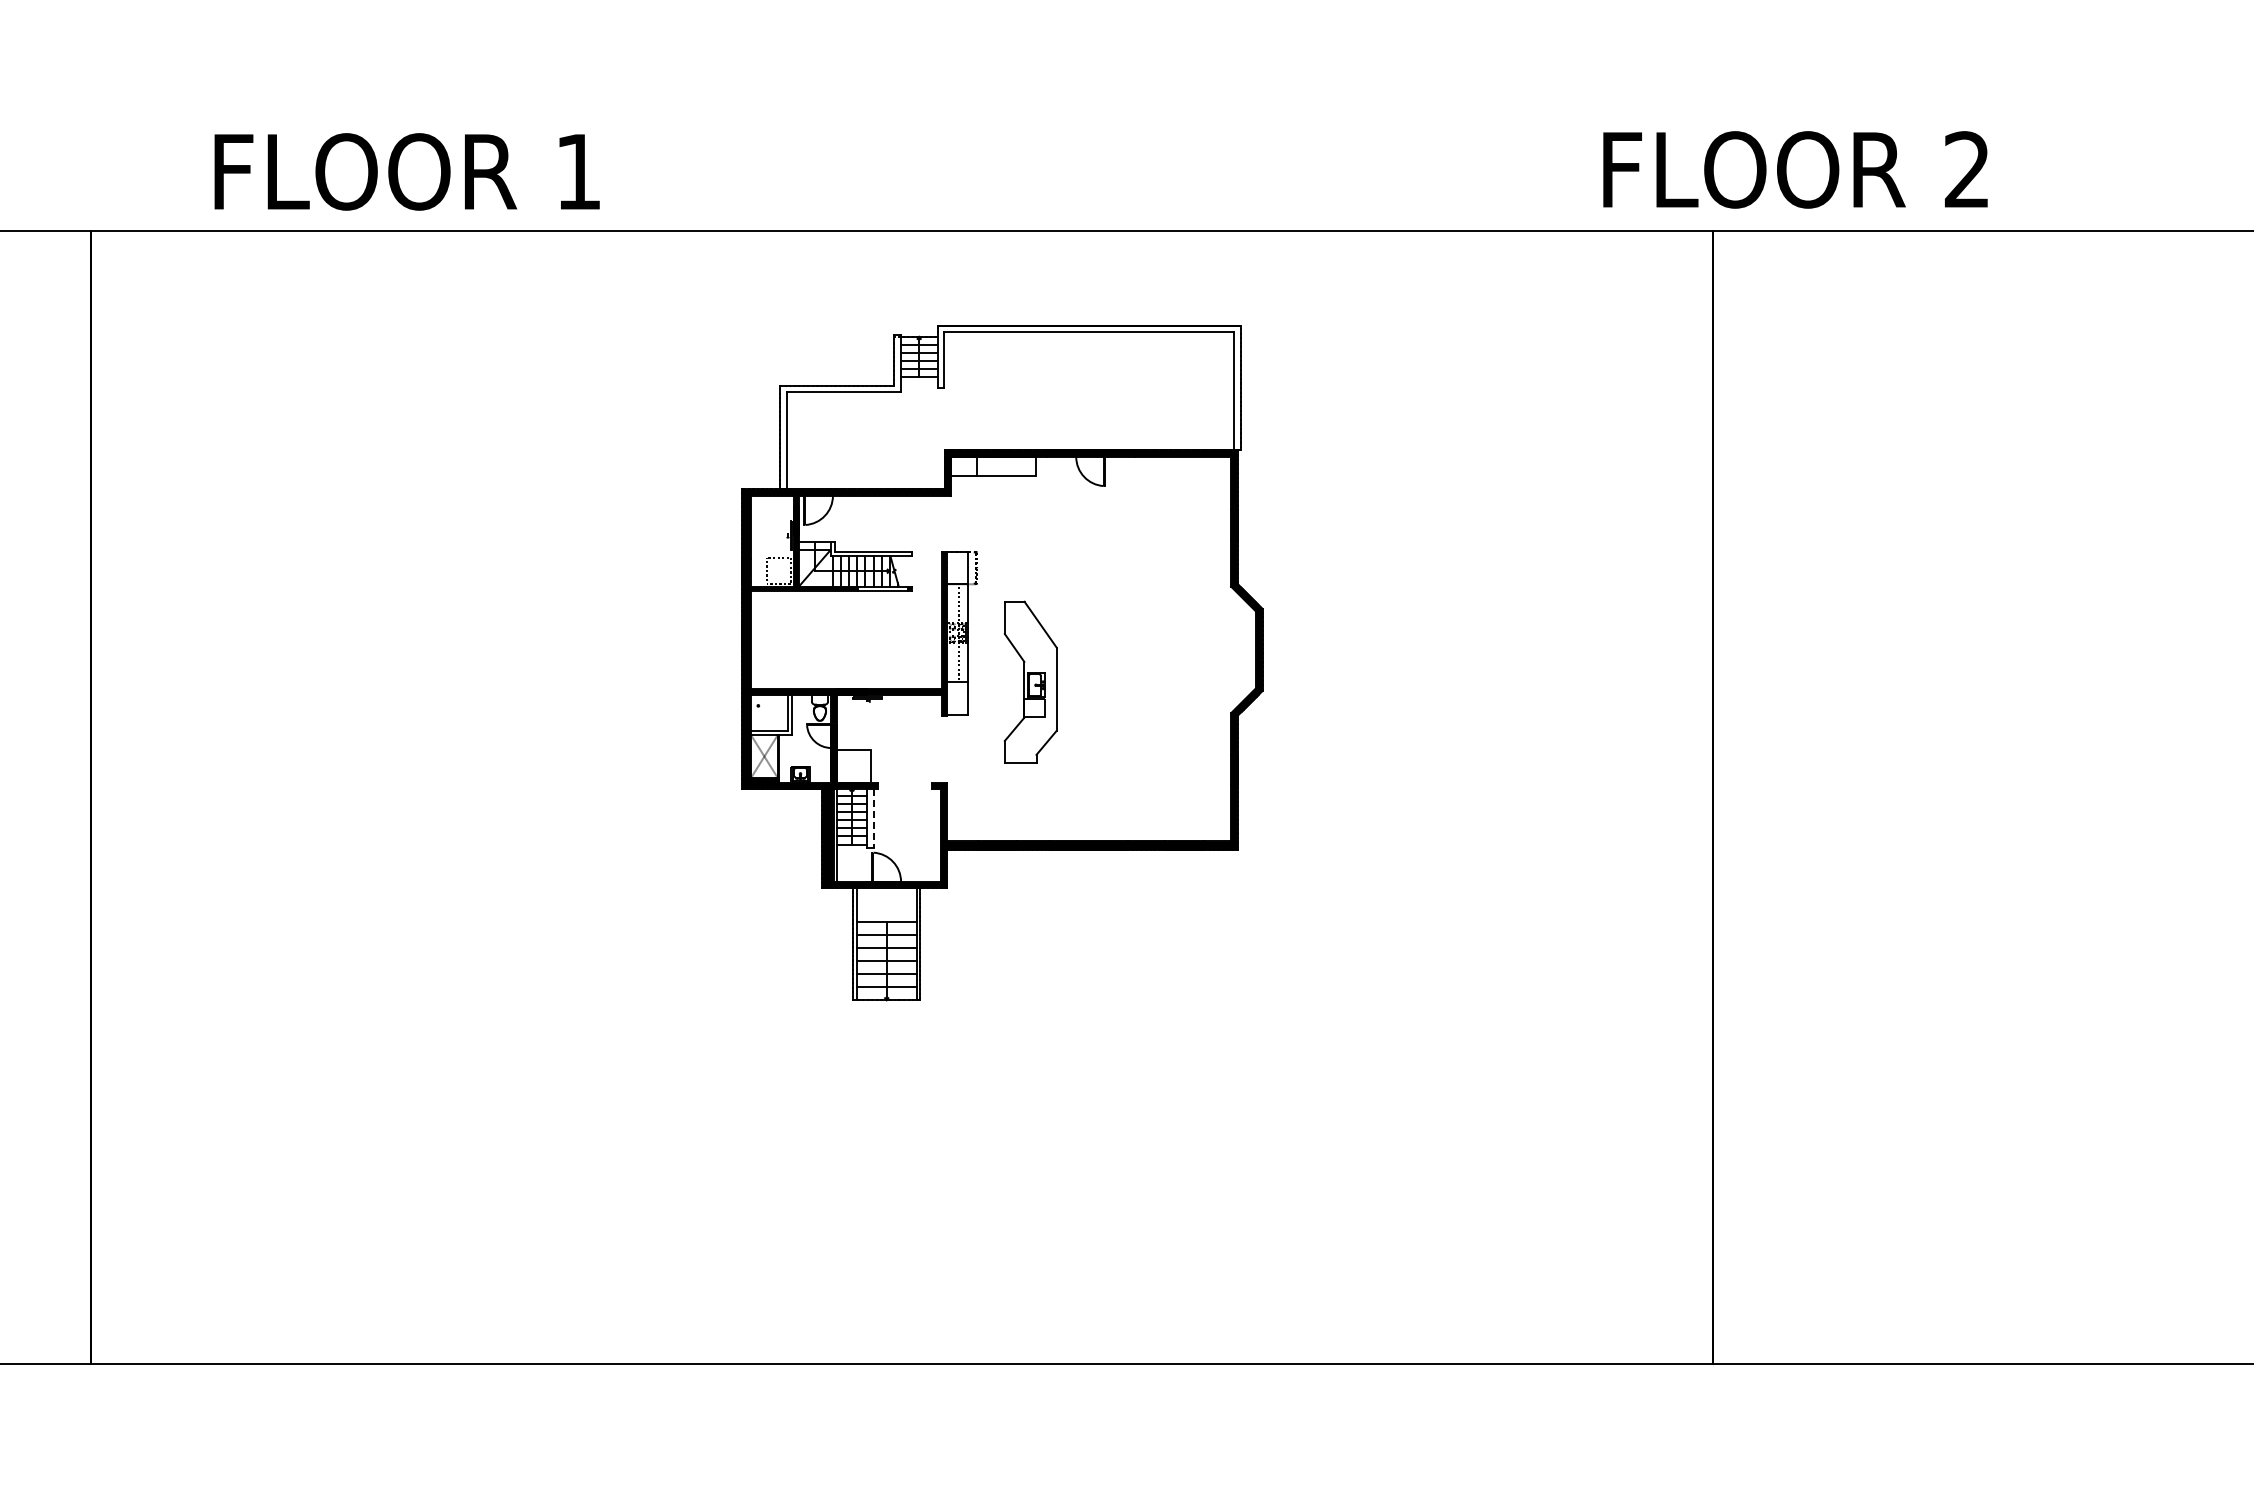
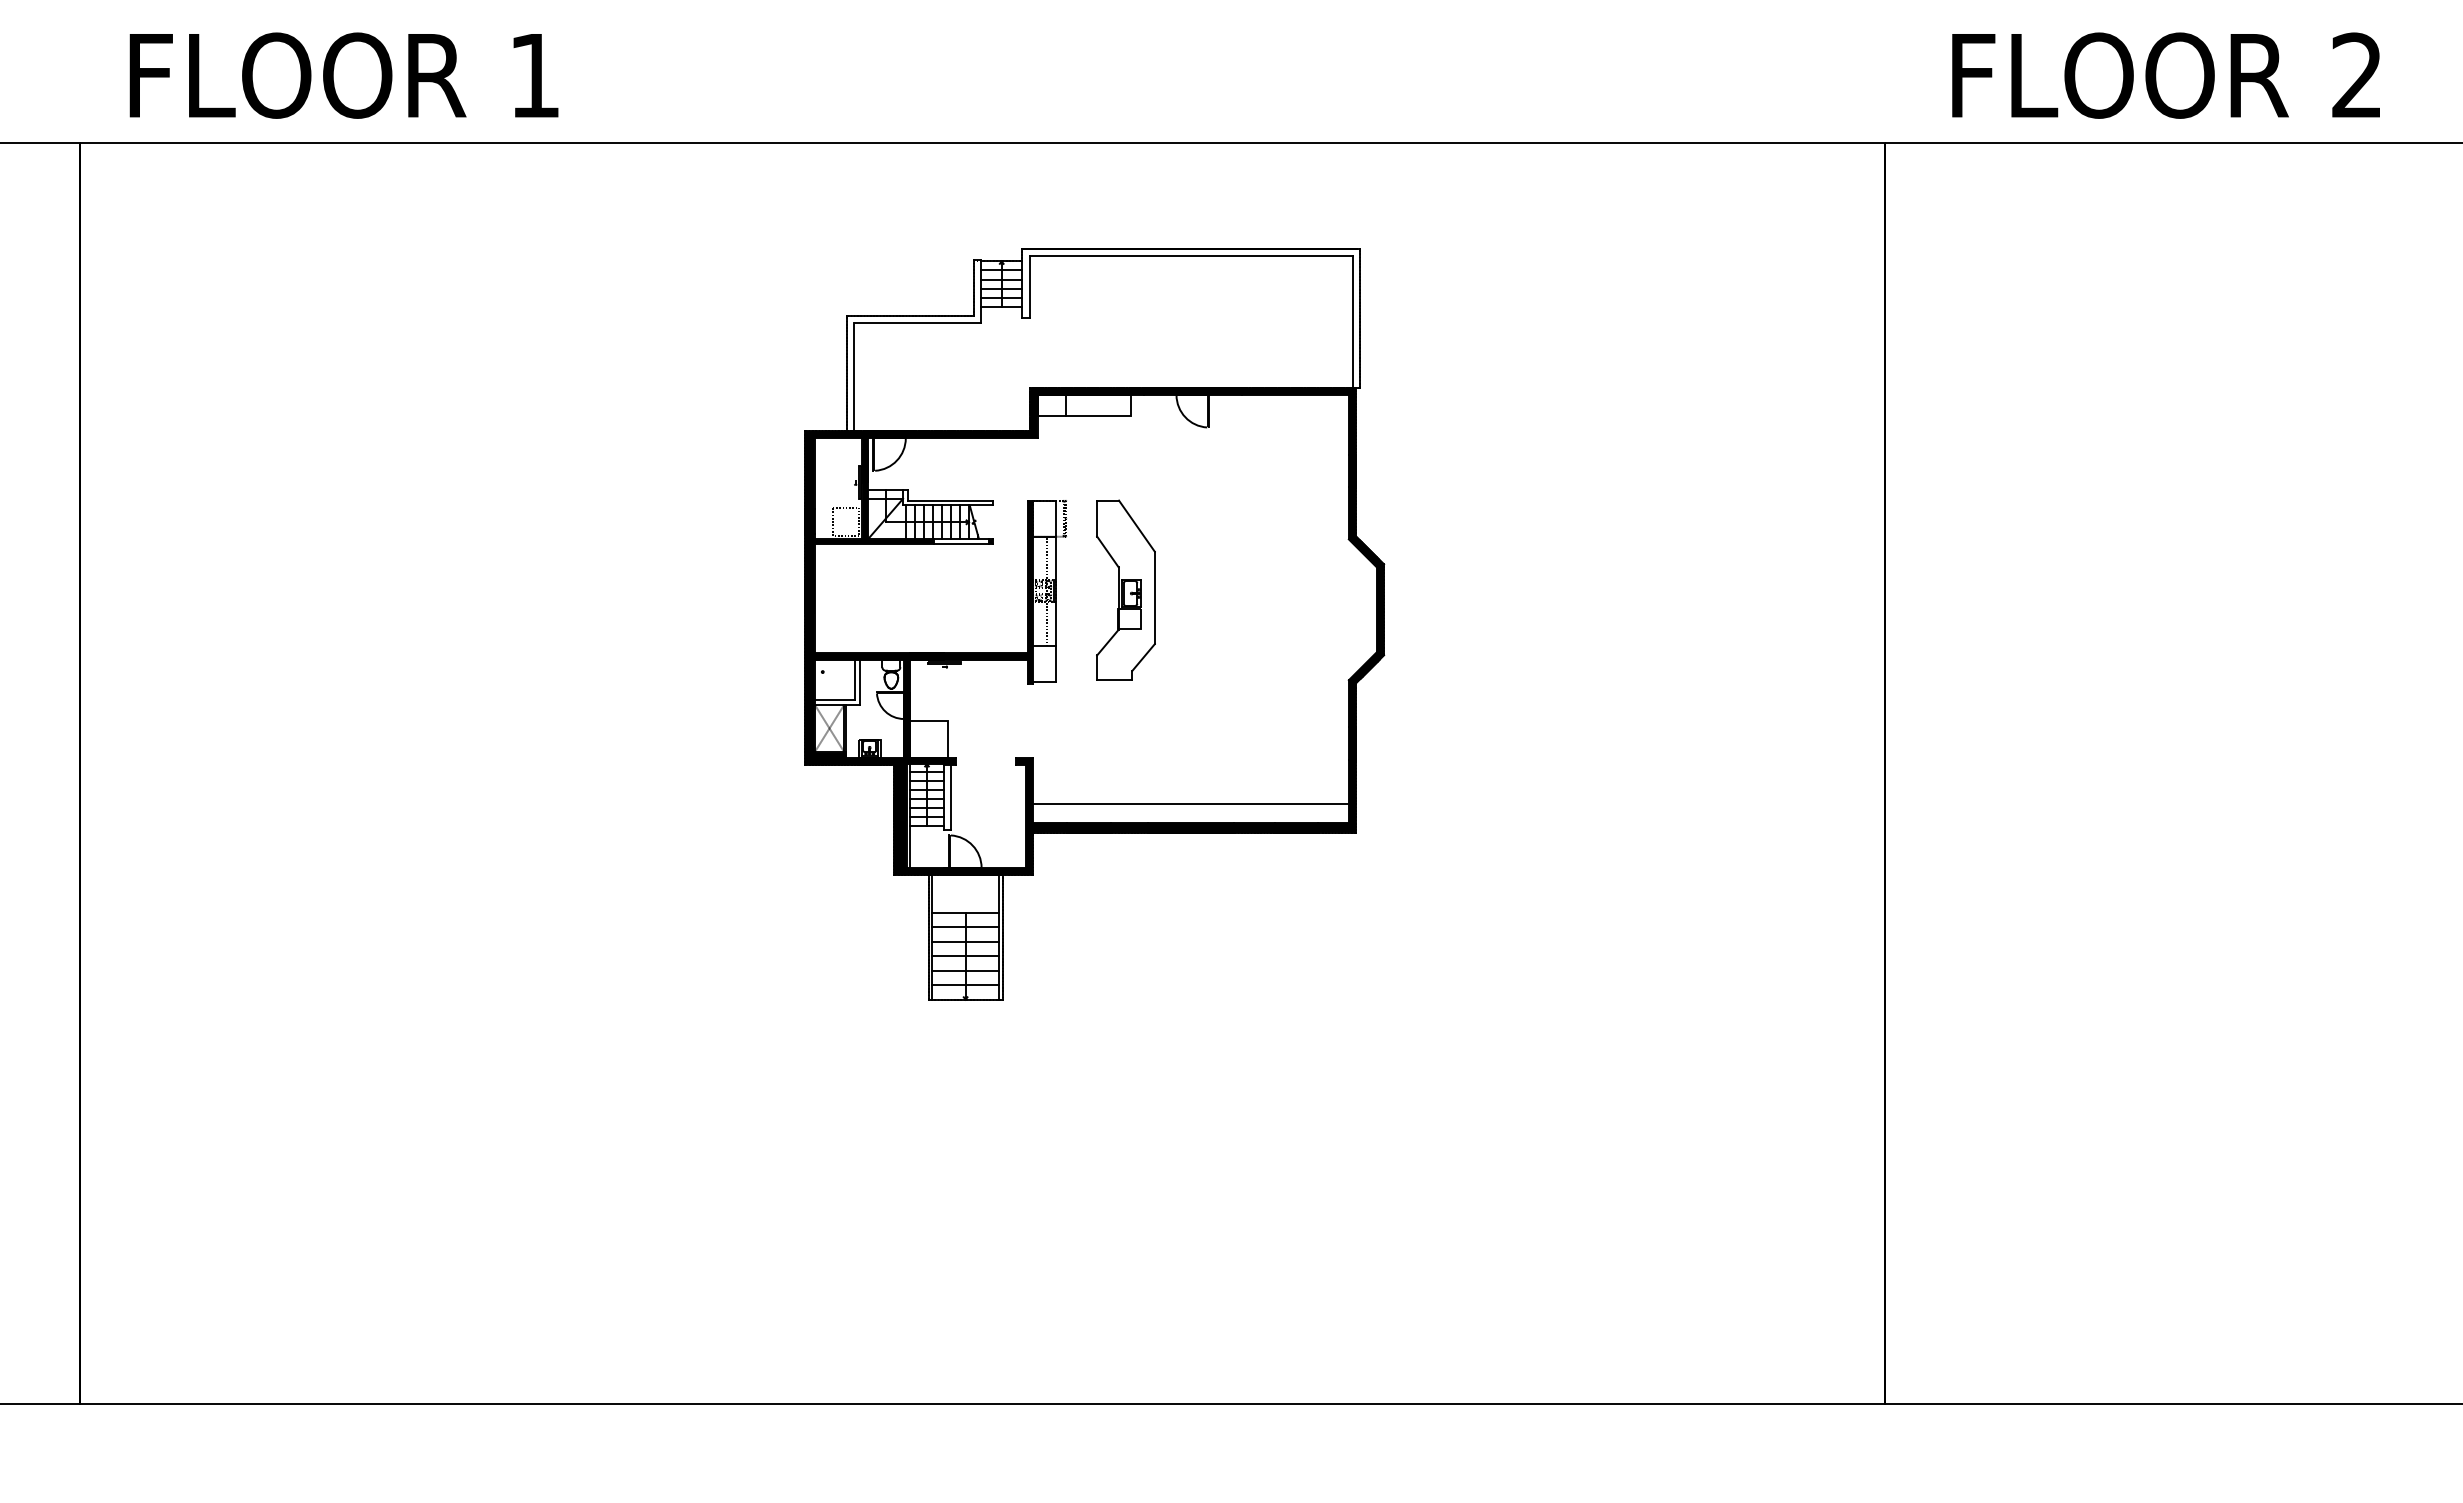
text: (1795, 169) -> (2166, 75), moved
text: (406, 171) -> (343, 75), moved
part: (1030, 681) -> (1125, 589), moved
line: (873, 819) -> (950, 798), dashed -> solid
line: (1089, 824) -> (1191, 804), added

